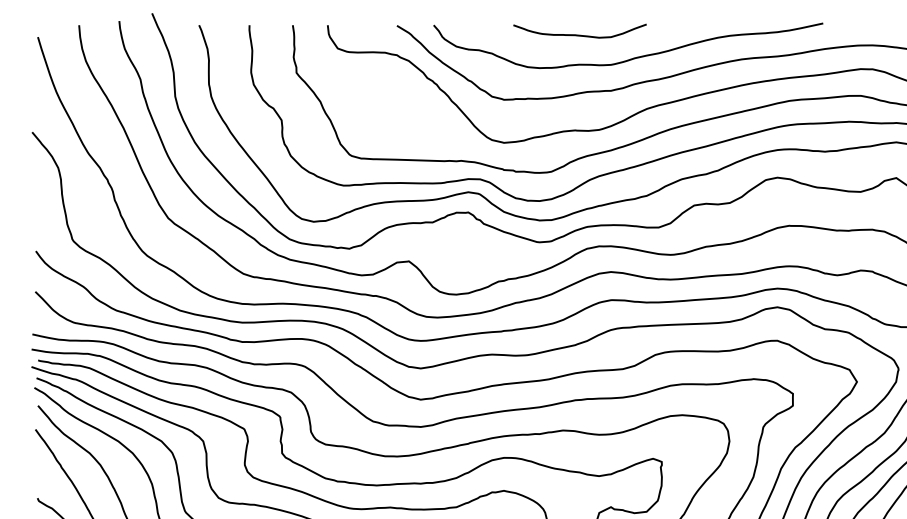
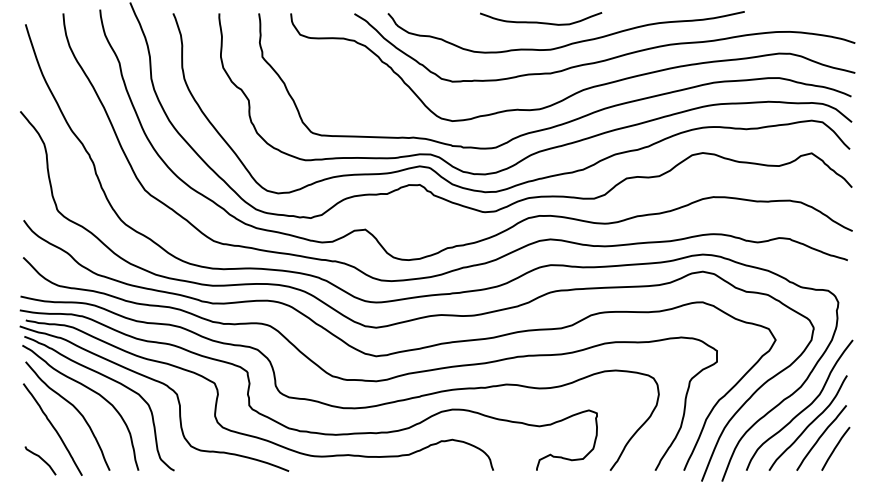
curve: (580, 35) -> (541, 22), moved

